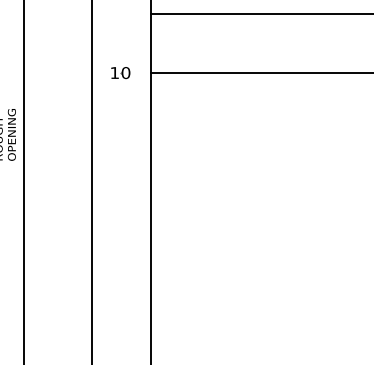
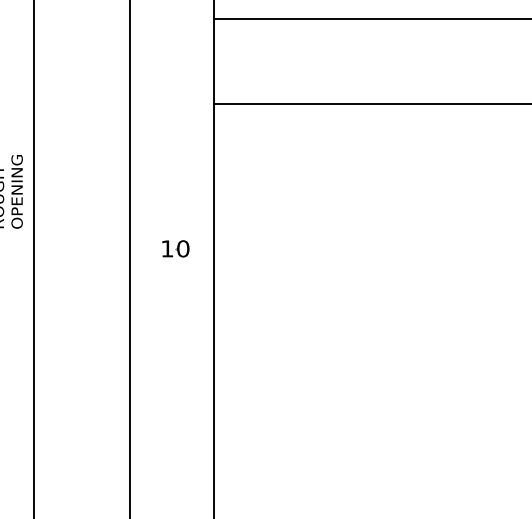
part: (120, 72) -> (175, 248), moved

